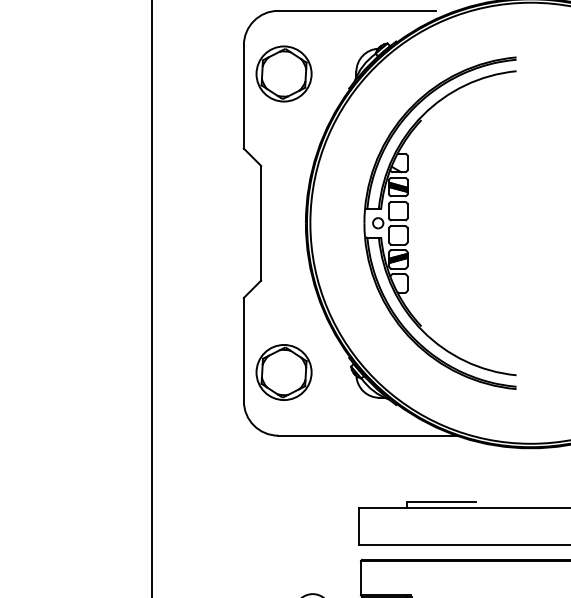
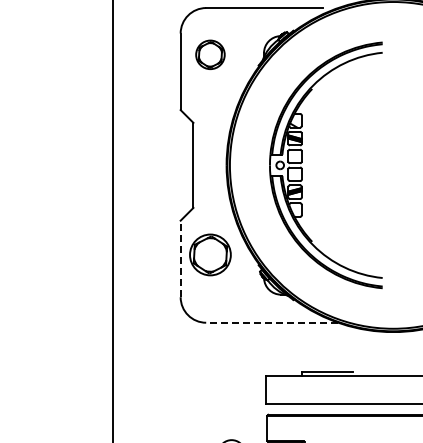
part: (284, 73) -> (210, 54), size x0.7
line: (243, 348) -> (180, 258), solid -> dashed
part: (284, 371) -> (210, 254), moved
line: (366, 435) -> (271, 322), solid -> dashed

